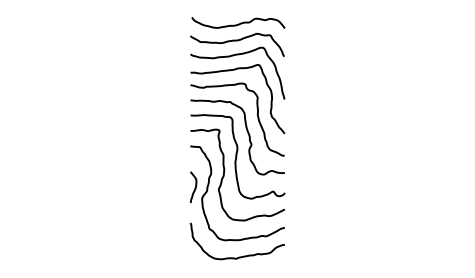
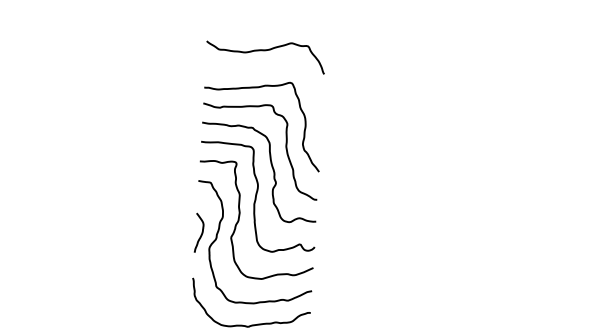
curve: (238, 23) -> (268, 28), removed
curve: (233, 56) -> (259, 70), removed

